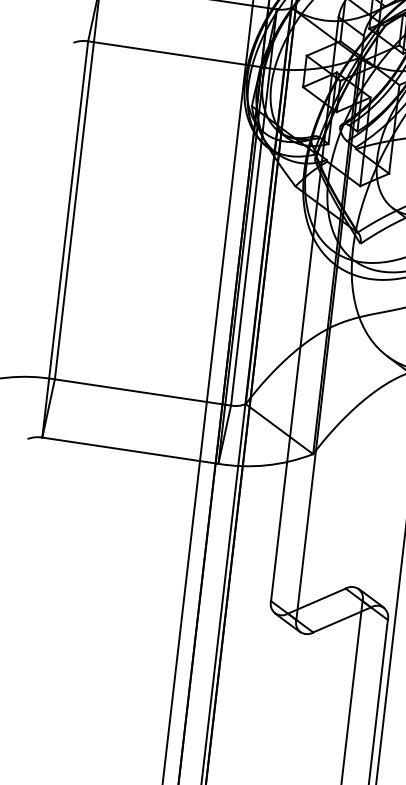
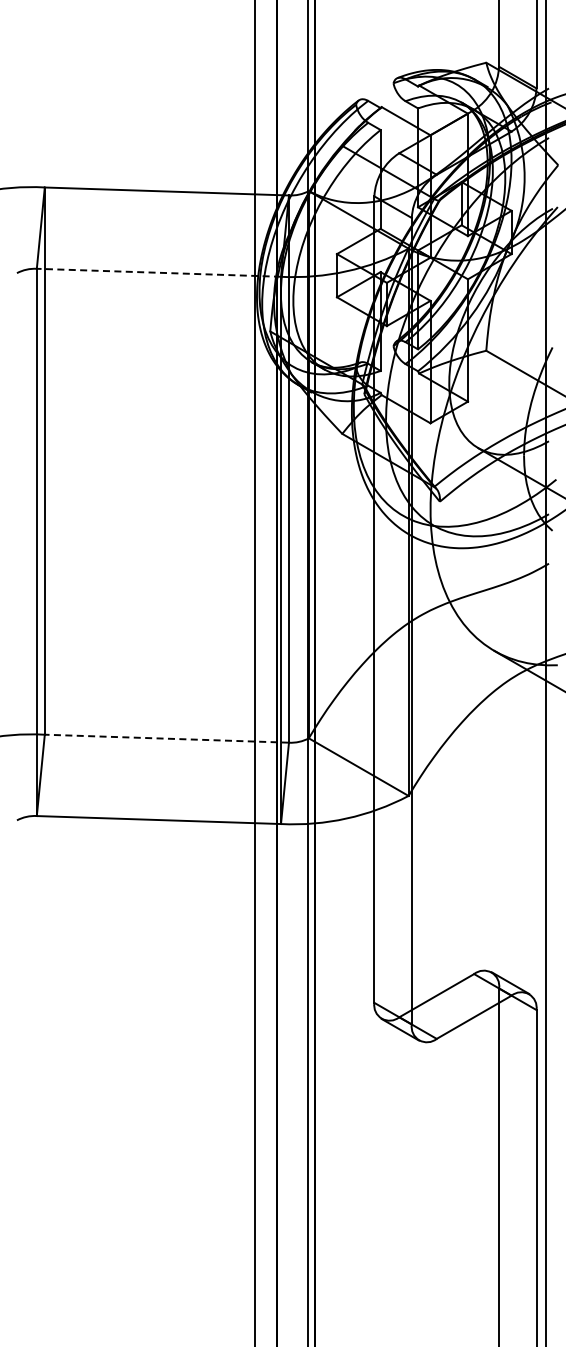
line: (175, 54) -> (158, 272), solid -> dashed
line: (142, 392) -> (166, 738), solid -> dashed

